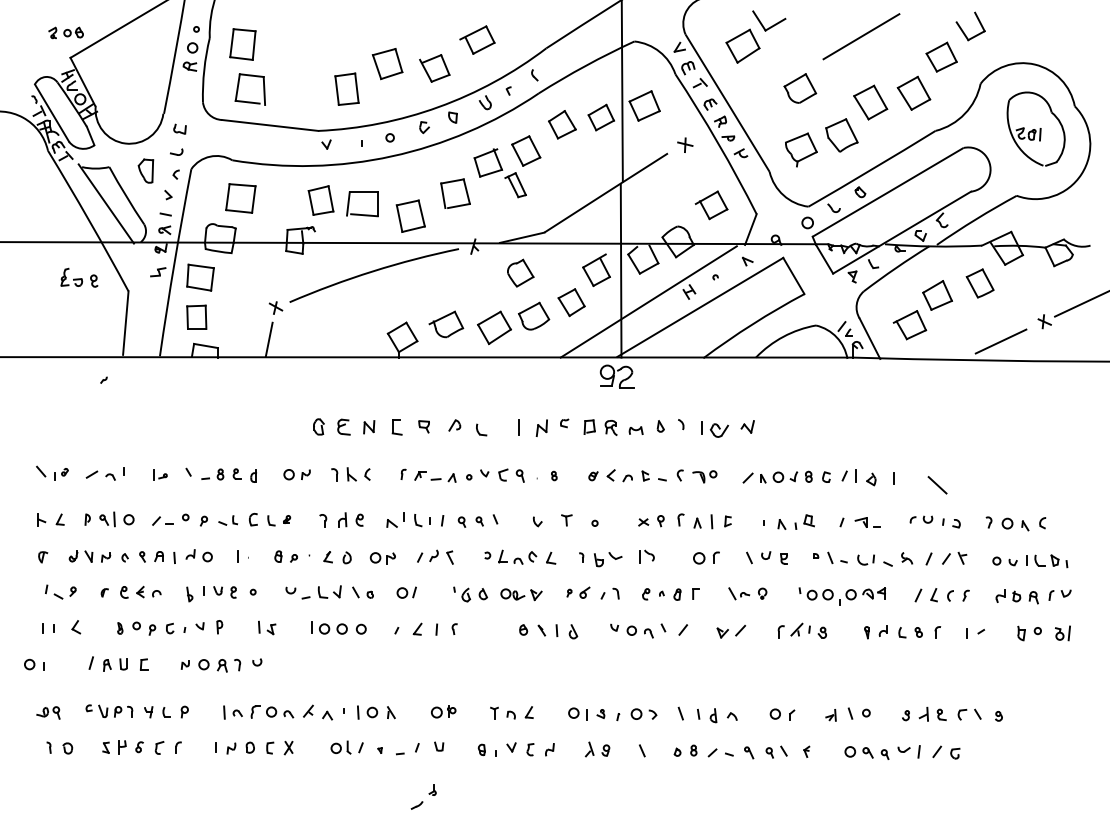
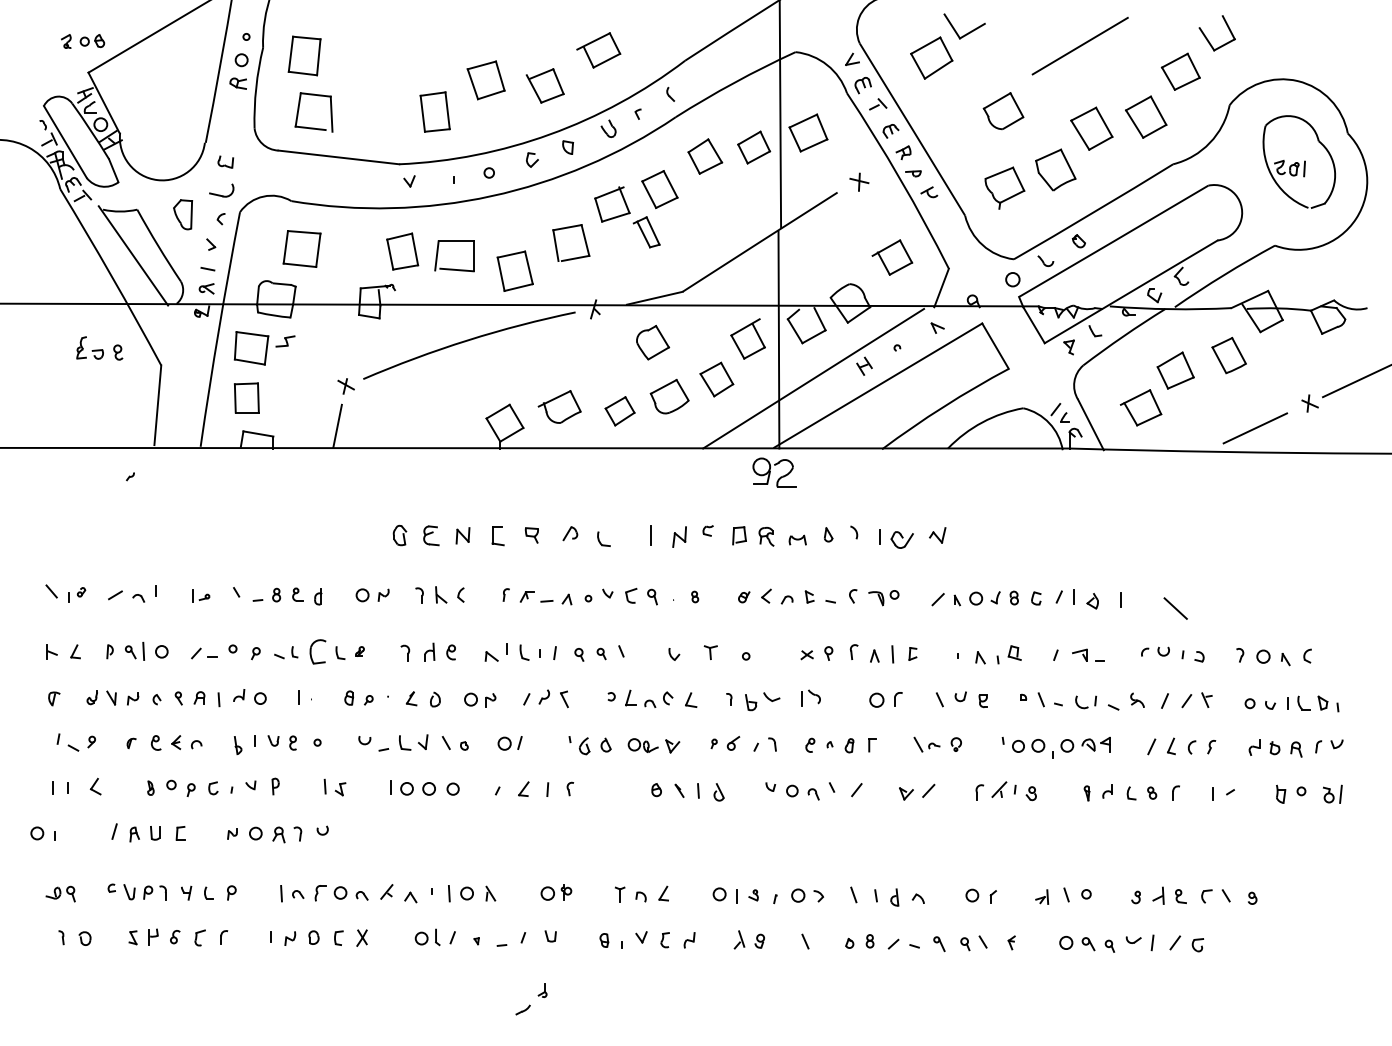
part: (176, 151) -> (221, 190), size x1.6
part: (158, 272) -> (285, 341), moved
part: (493, 328) -> (619, 411), size x0.7
part: (253, 519) -> (317, 651), size x1.6

